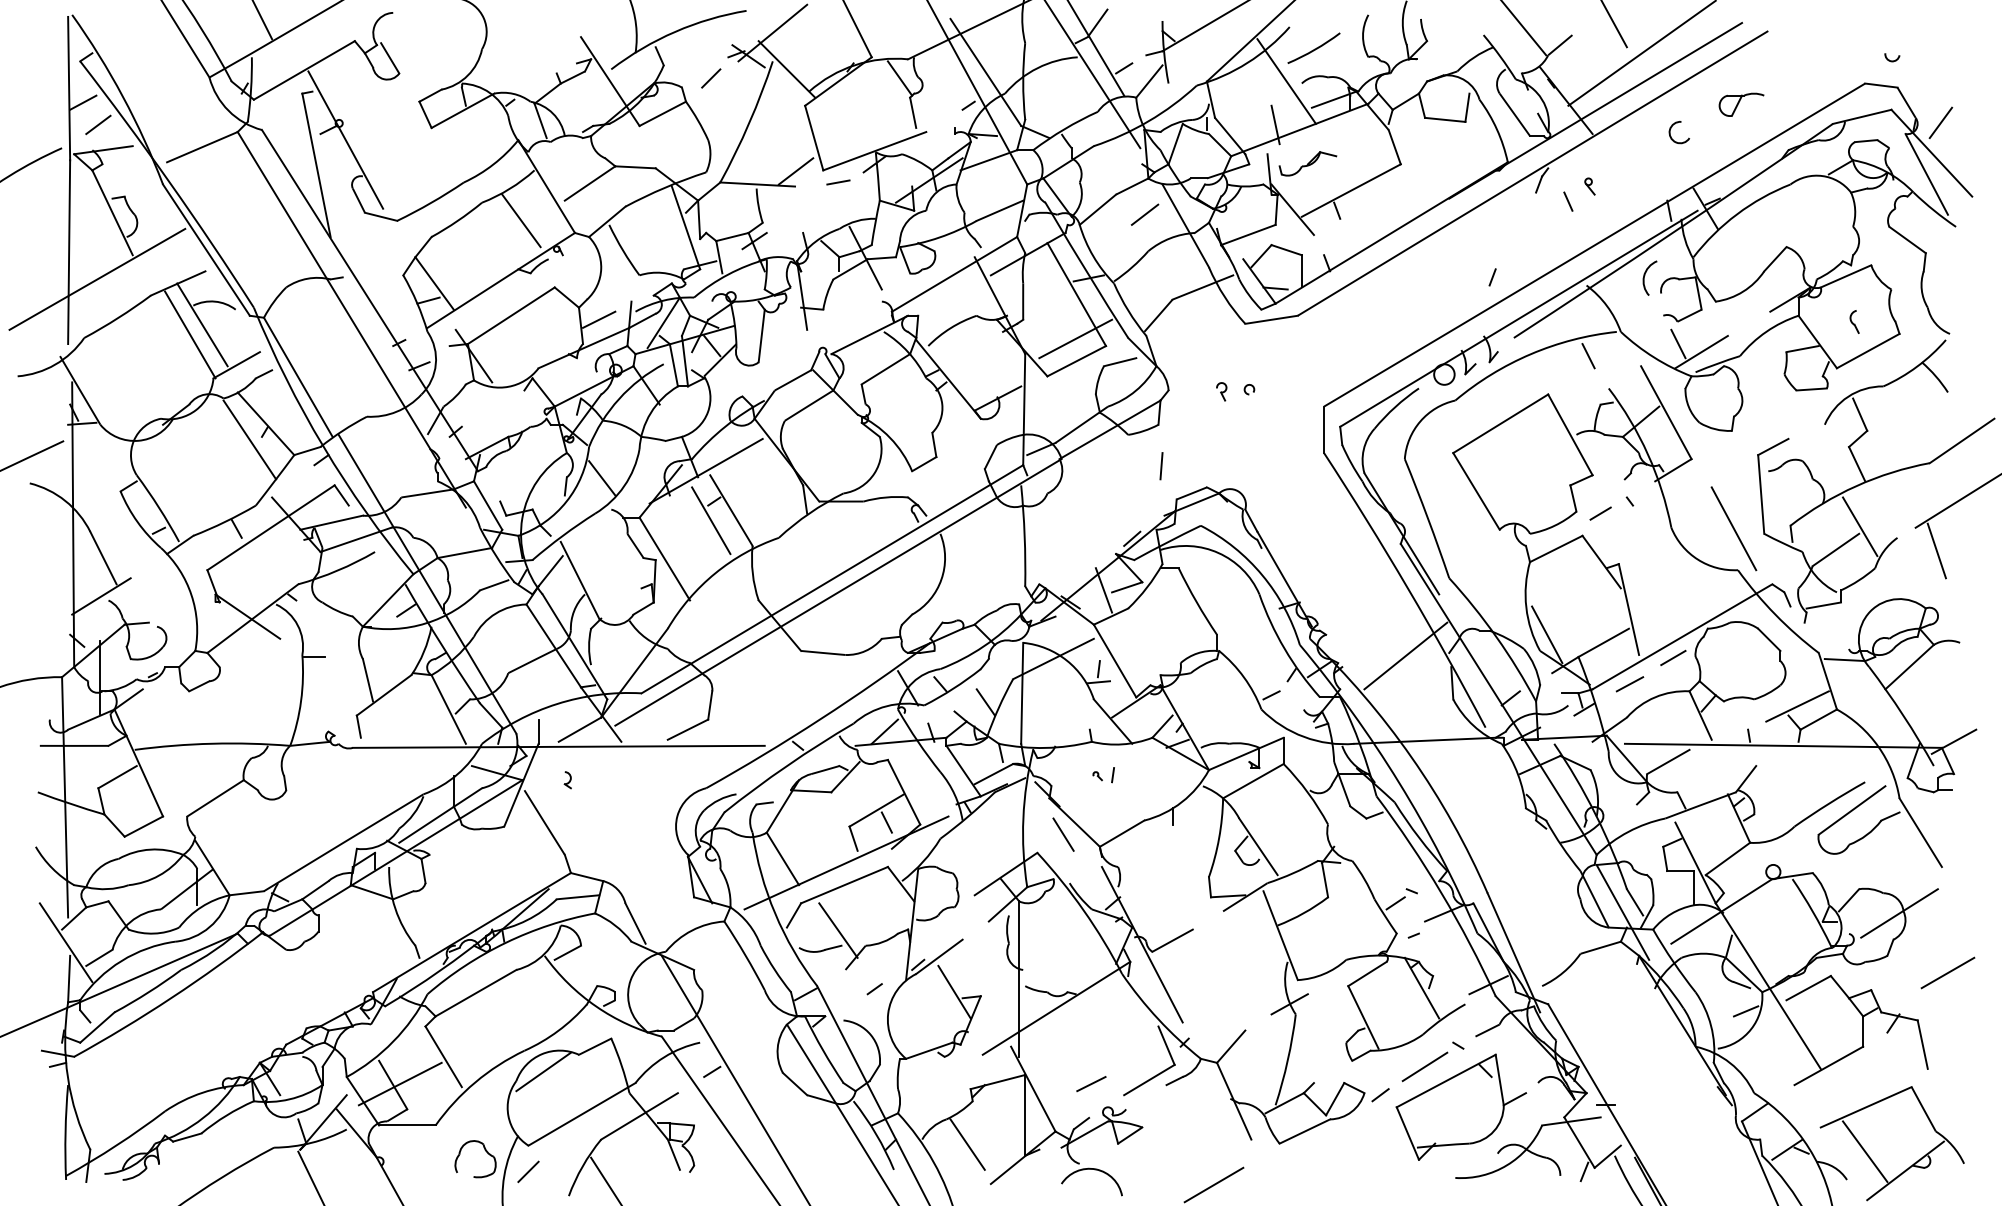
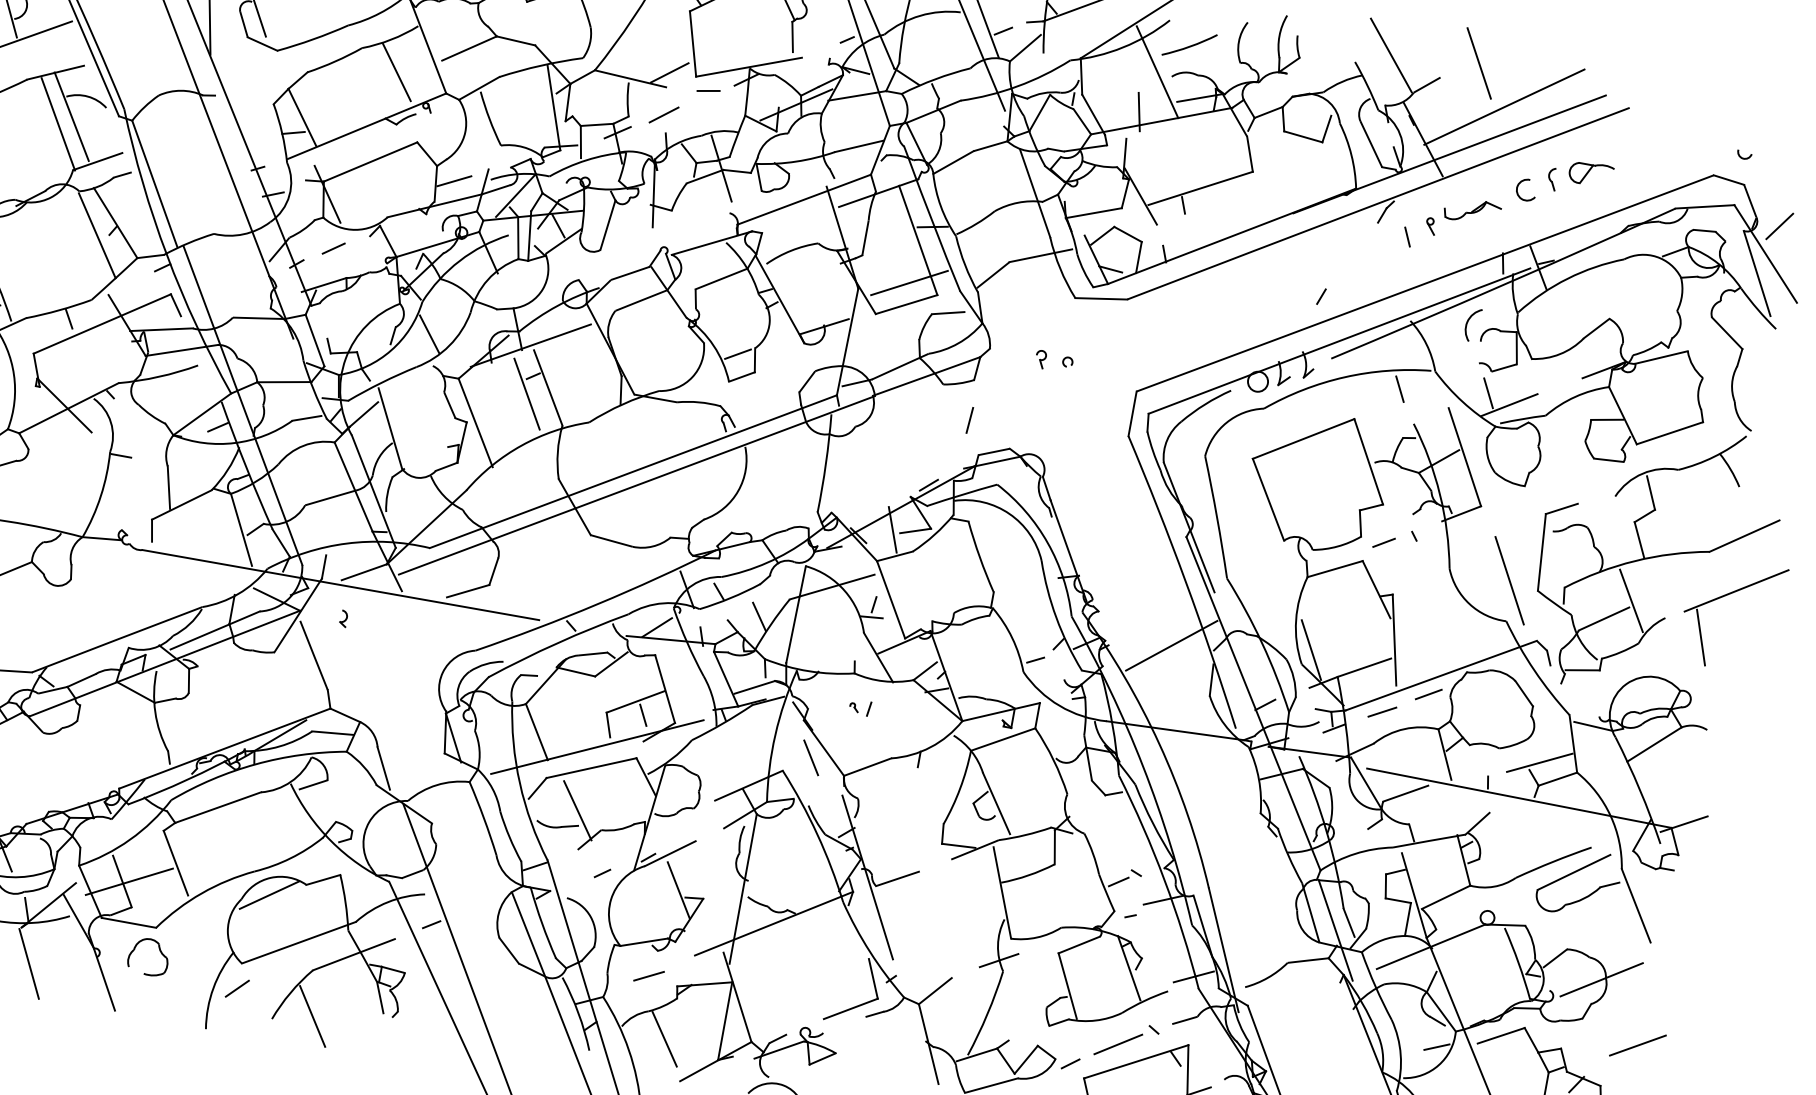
part: (1307, 163) -> (1472, 210), moved
line: (1144, 214) -> (663, 114), moved
part: (1854, 321) -> (1552, 178), moved
line: (490, 409) -> (334, 248), added
line: (916, 441) -> (738, 353), added
line: (1091, 1084) -> (649, 976), moved
part: (484, 1150) -> (158, 950), moved

